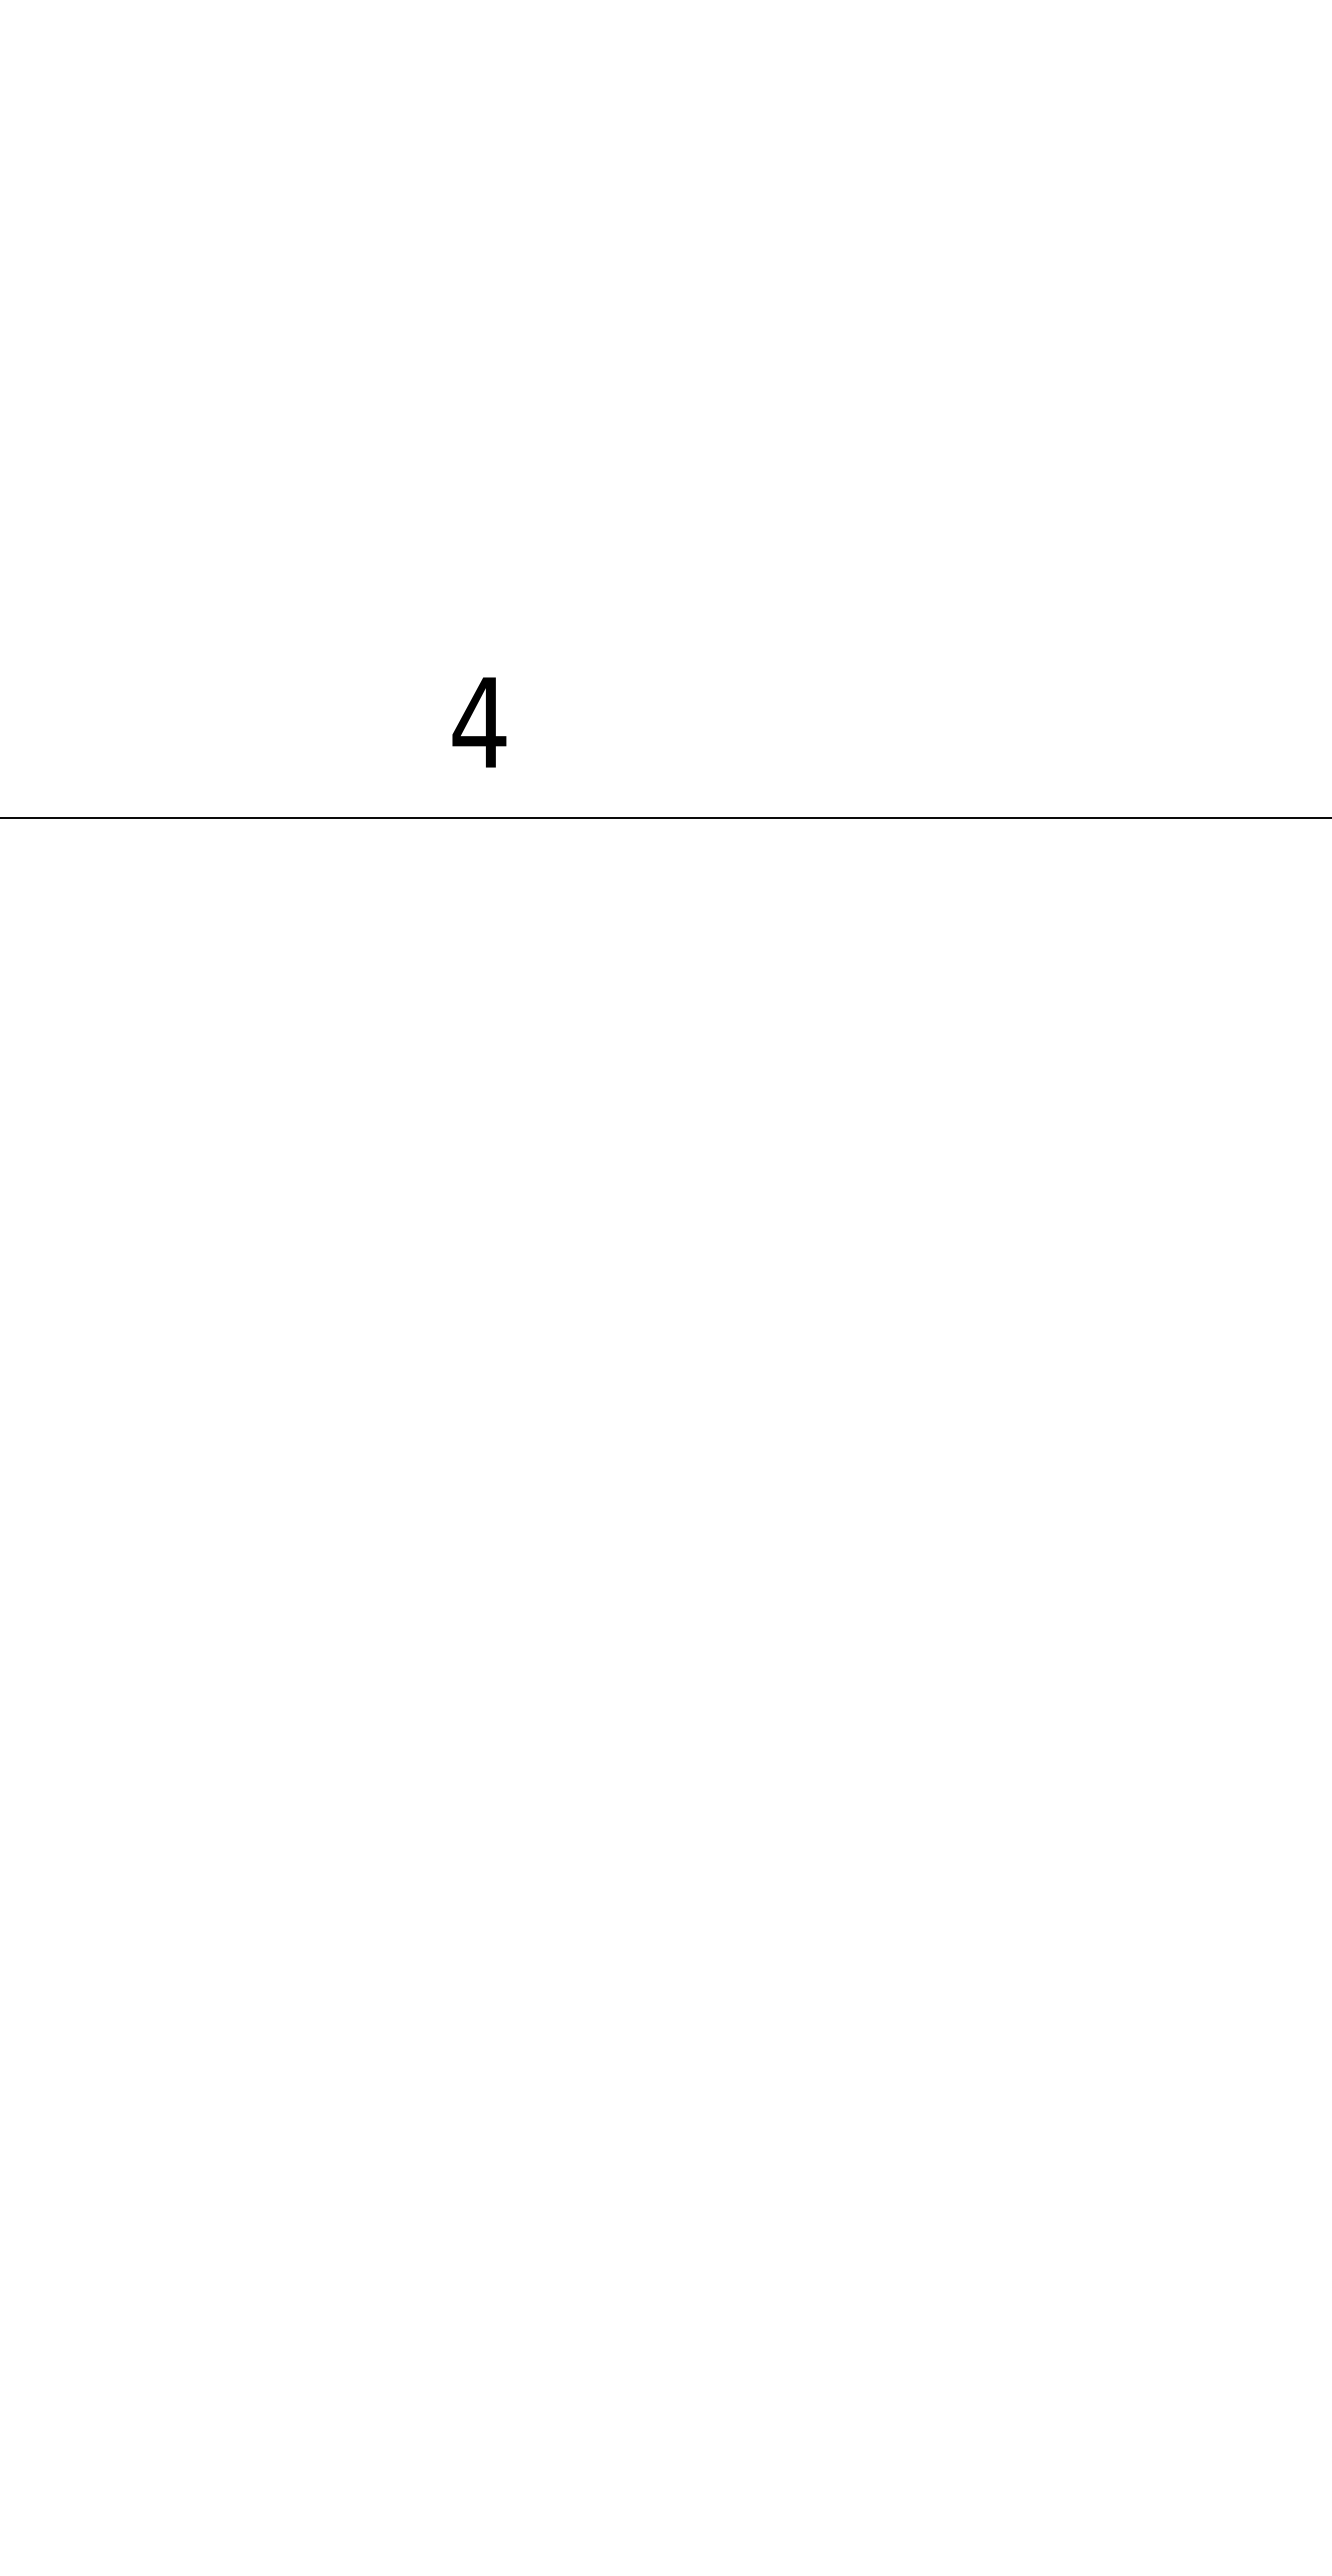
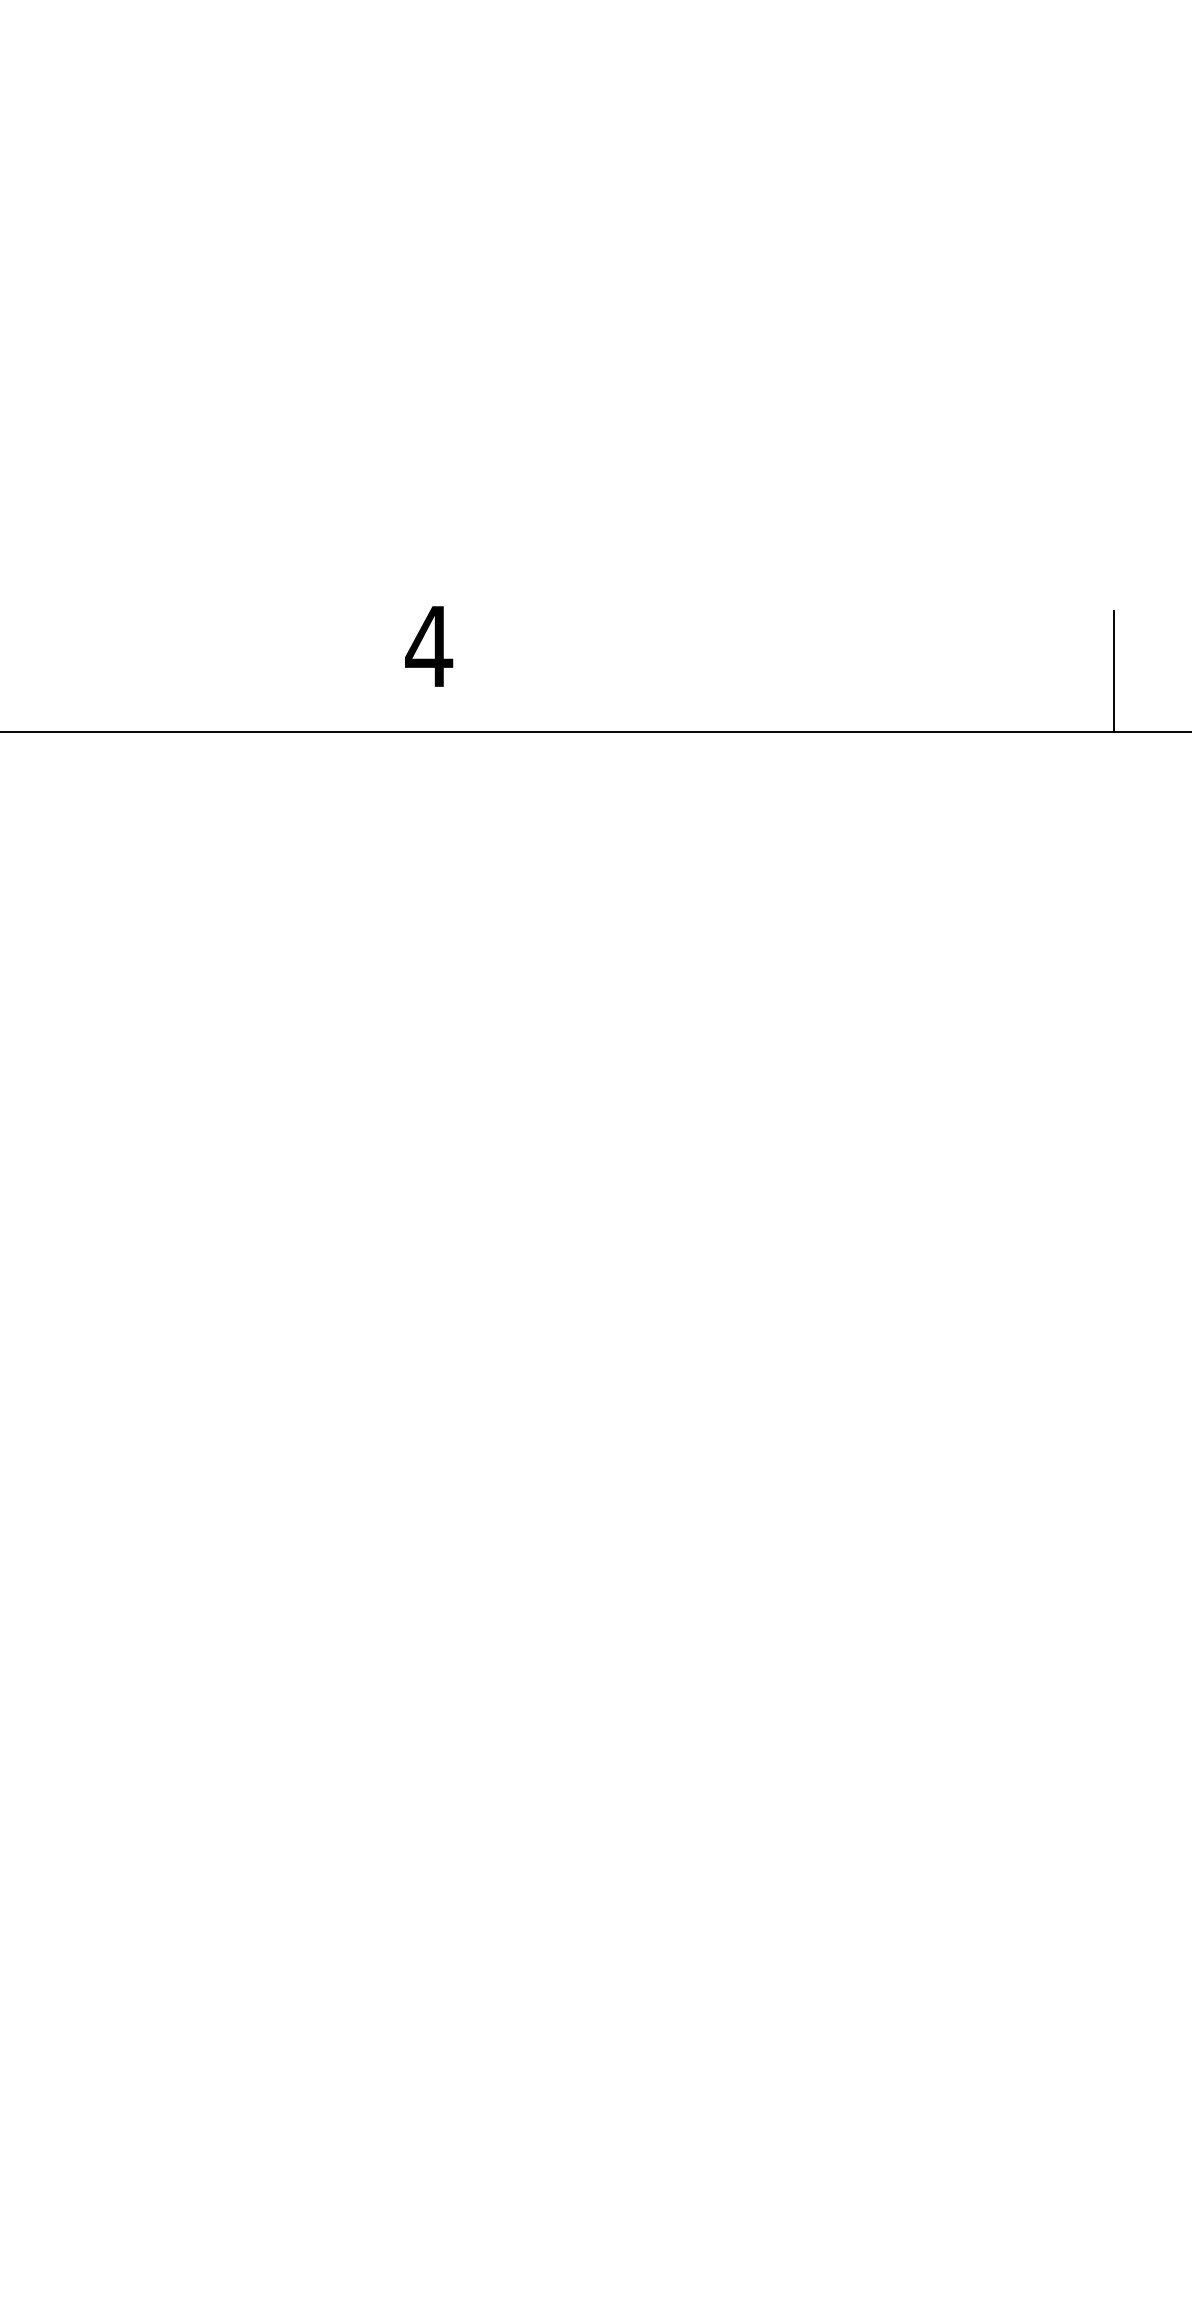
line: (1244, 750) -> (1113, 671), added

